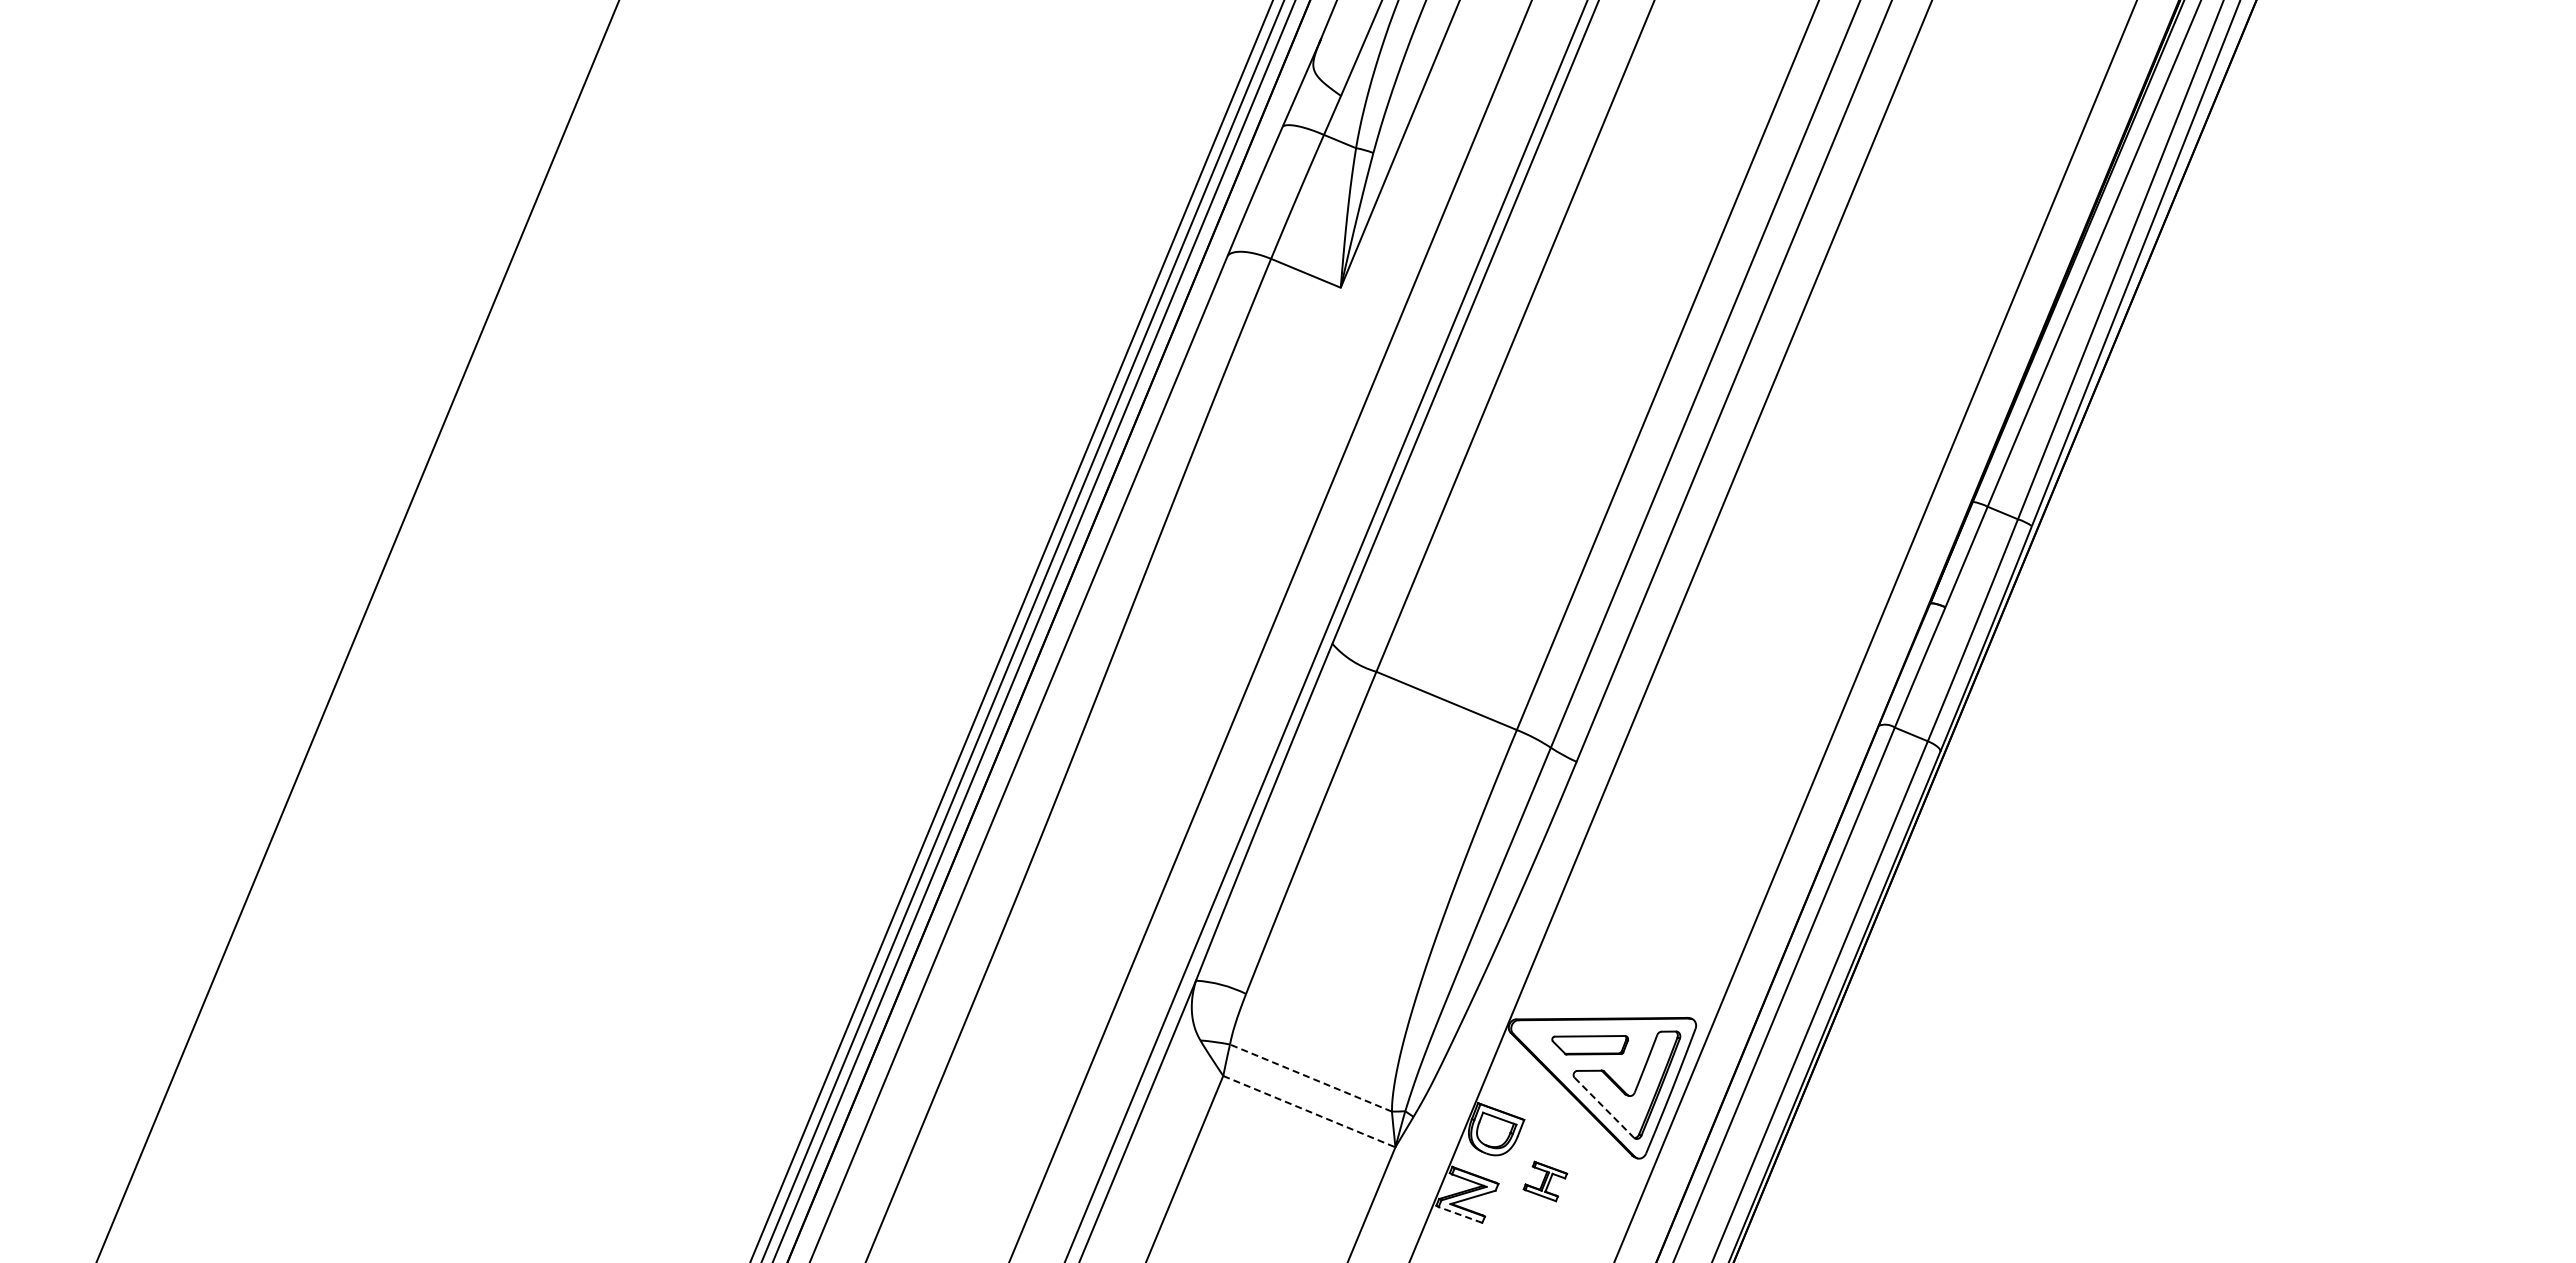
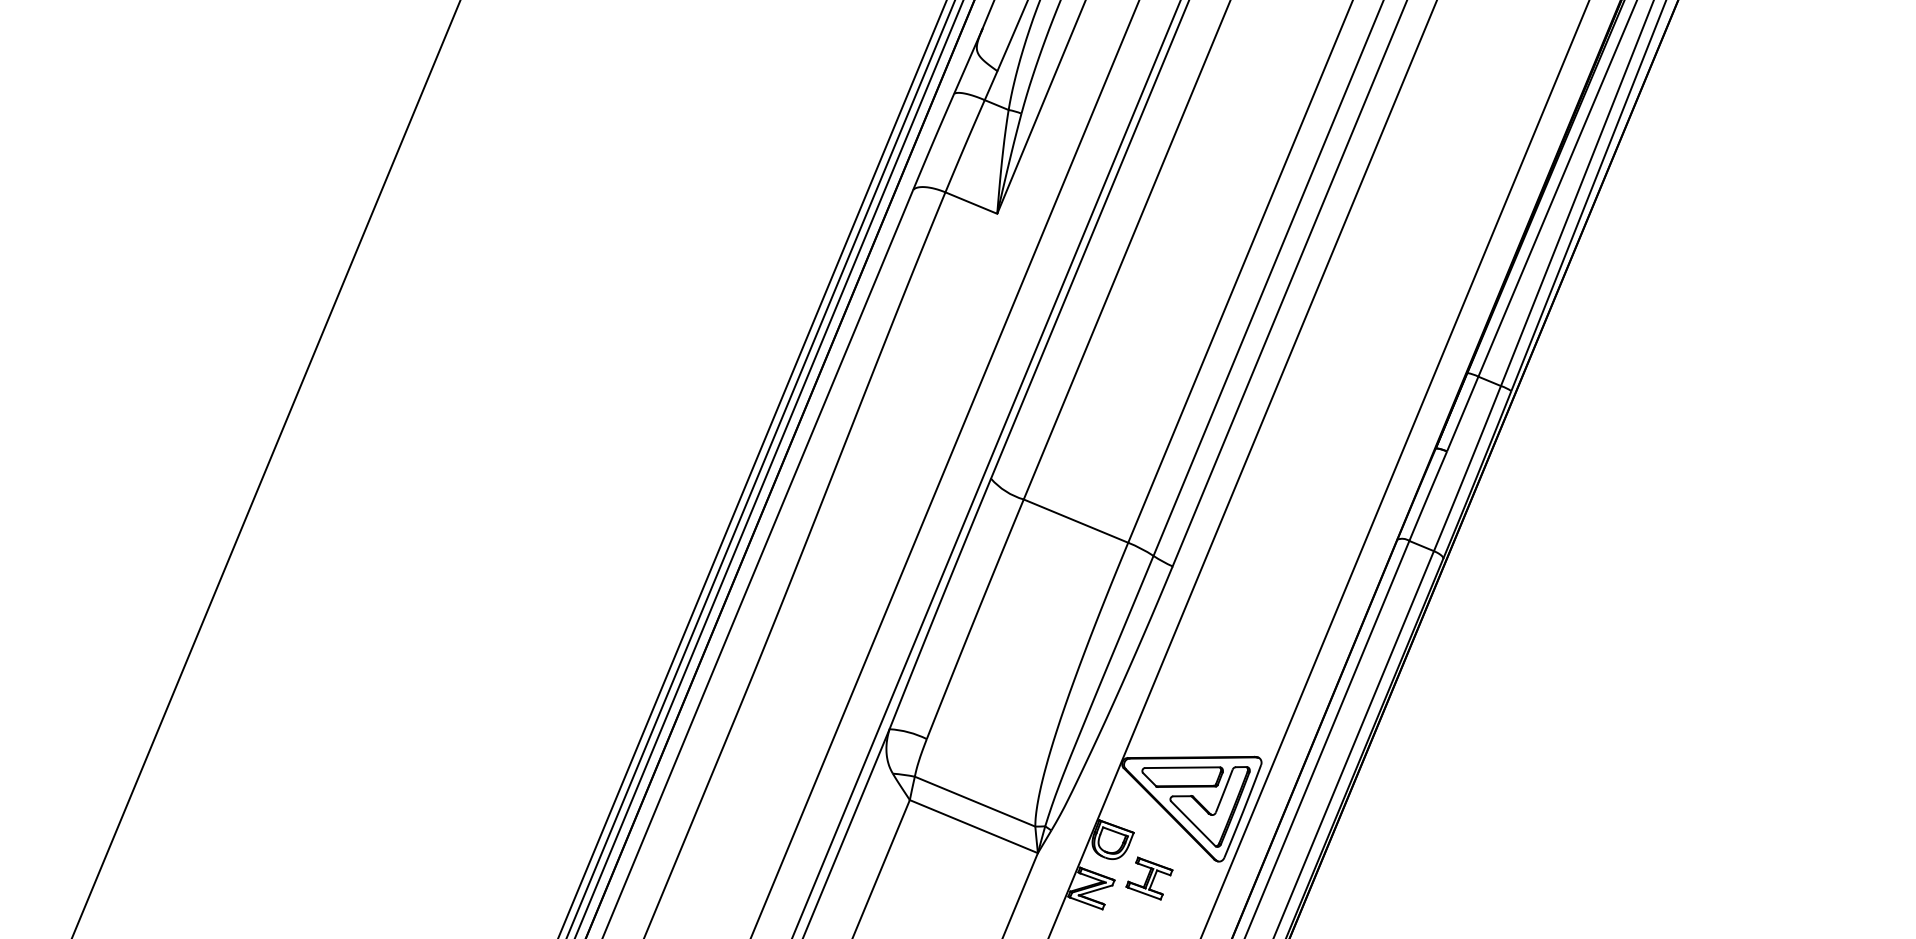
part: (1590, 1045) -> (1182, 777), size x1.43
line: (1310, 1078) -> (974, 801), dashed -> solid
line: (1604, 1108) -> (1193, 824), dashed -> solid
line: (1309, 1111) -> (973, 826), dashed -> solid
part: (1545, 1181) -> (1149, 878), size x1.43
line: (1460, 1214) -> (1086, 903), dashed -> solid

